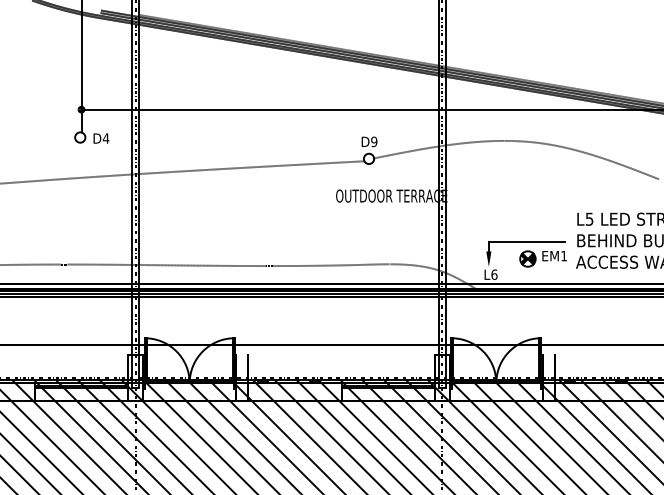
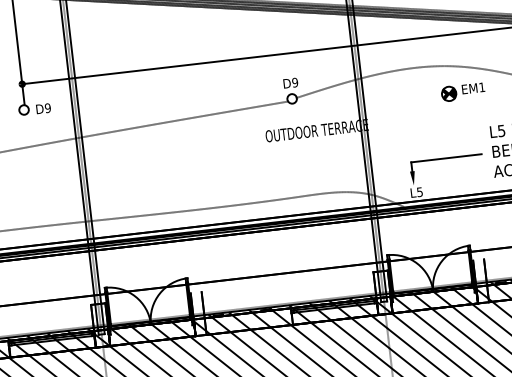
text: (105, 138) -> (47, 108), D4 -> D9
part: (542, 258) -> (462, 91), moved
text: (494, 274) -> (419, 191), L6 -> L5

